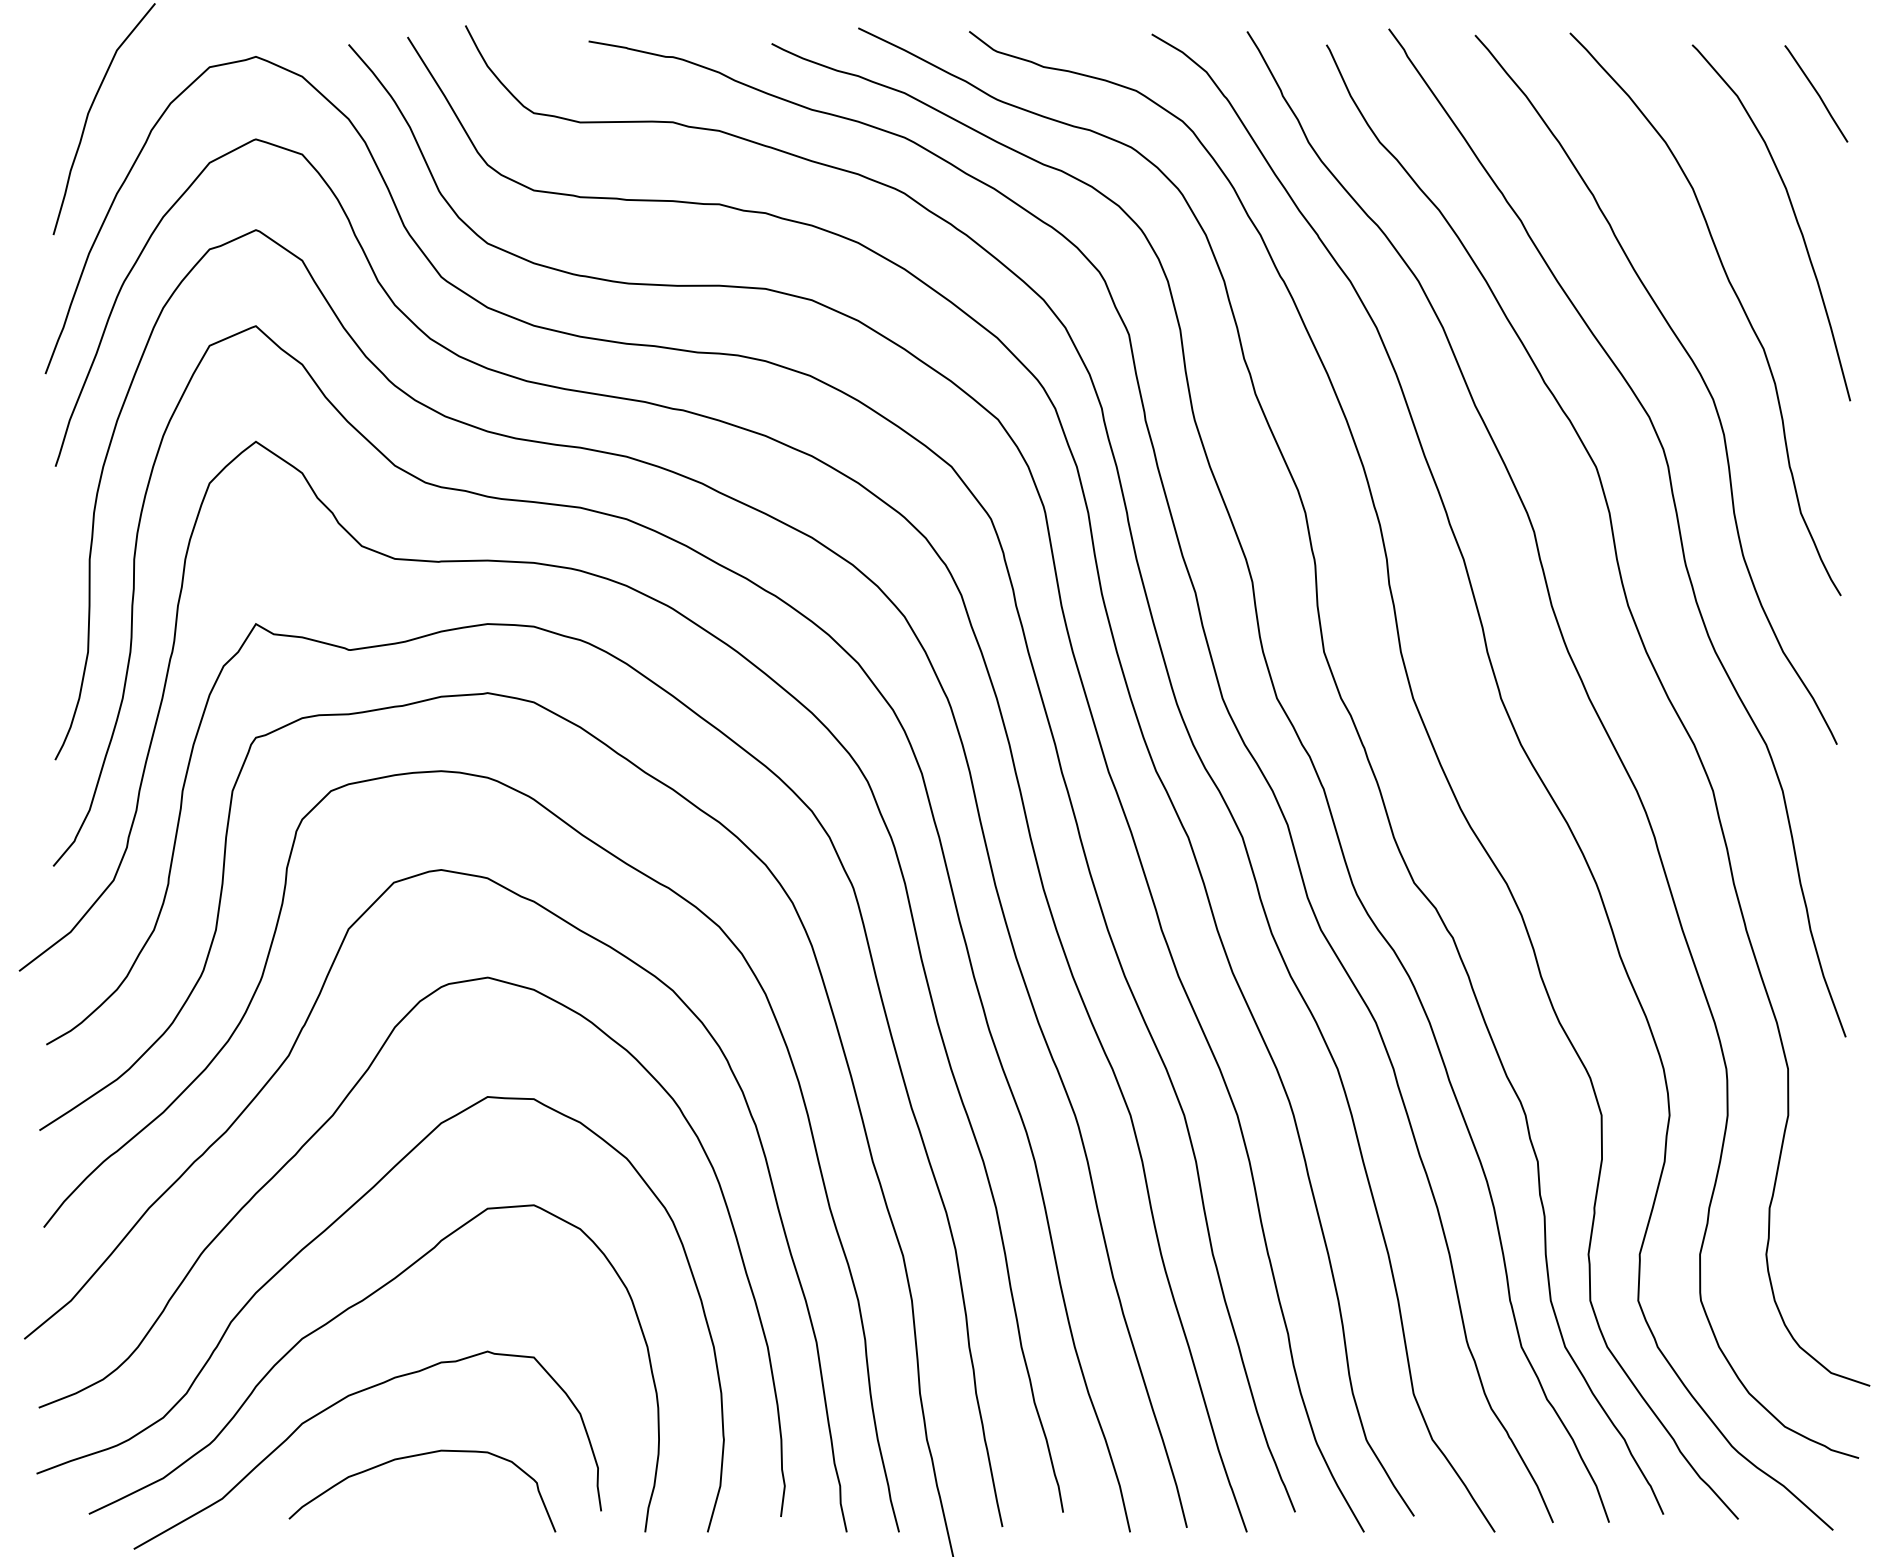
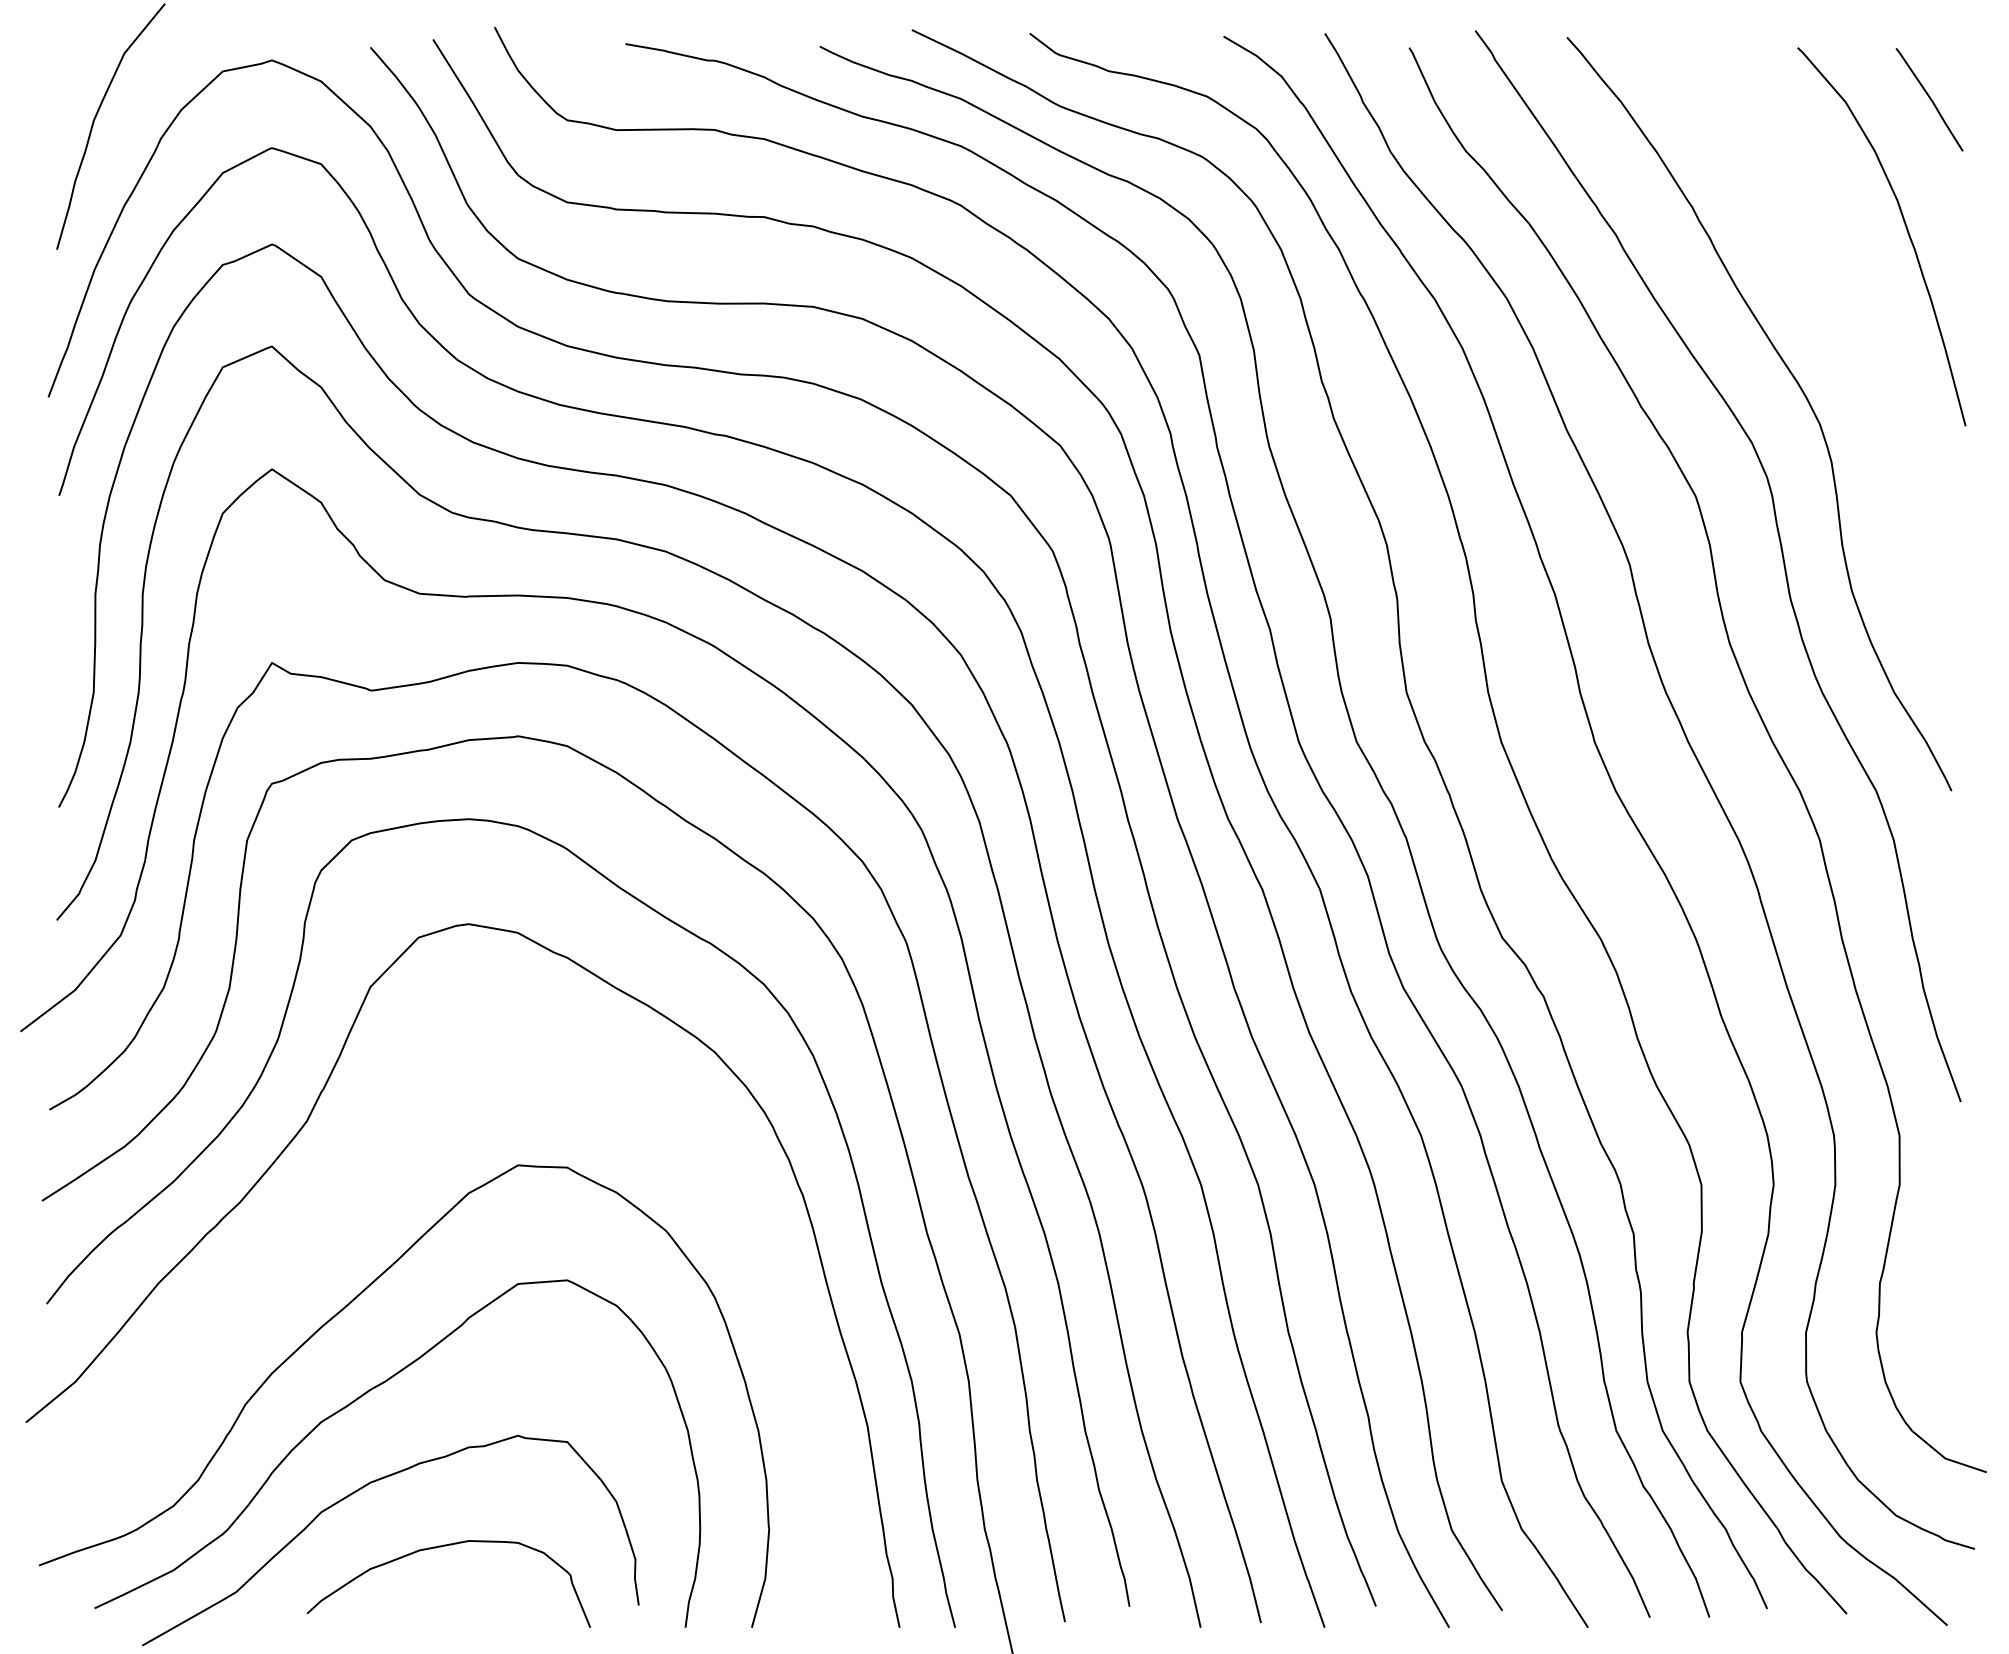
curve: (1737, 298) -> (1845, 317), removed
curve: (298, 1152) -> (317, 1224), removed

